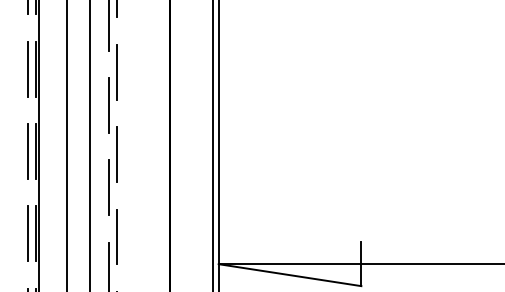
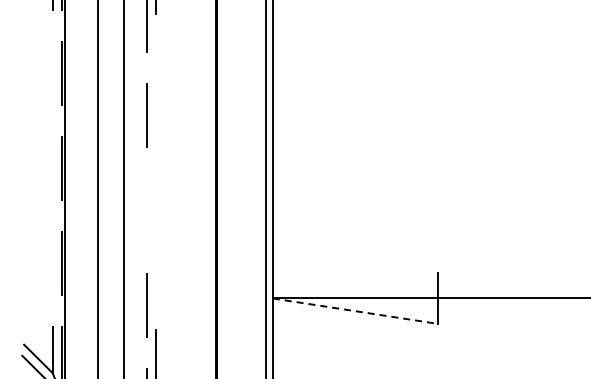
line: (27, 69) -> (52, 73), removed
line: (116, 71) -> (155, 76), removed
line: (27, 151) -> (52, 168), removed
line: (116, 154) -> (155, 171), removed
line: (109, 187) -> (146, 210), removed
line: (27, 233) -> (52, 263), removed
line: (116, 236) -> (155, 266), removed
line: (290, 275) -> (355, 311), solid -> dashed

